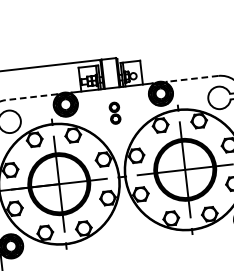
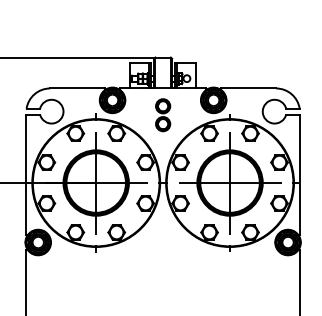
line: (192, 78) -> (248, 88), dashed -> solid
line: (31, 97) -> (77, 88), dashed -> solid
part: (115, 113) -> (163, 115), size x1.43

